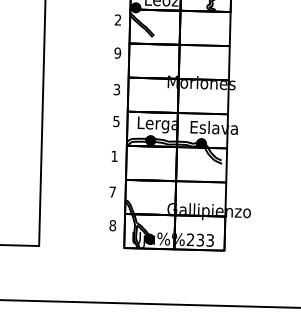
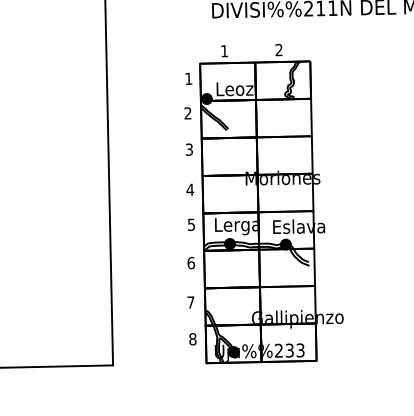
text: (117, 52) -> (189, 149), 9 -> 3
text: (117, 89) -> (190, 189), 3 -> 4
text: (113, 156) -> (190, 263), 1 -> 6

